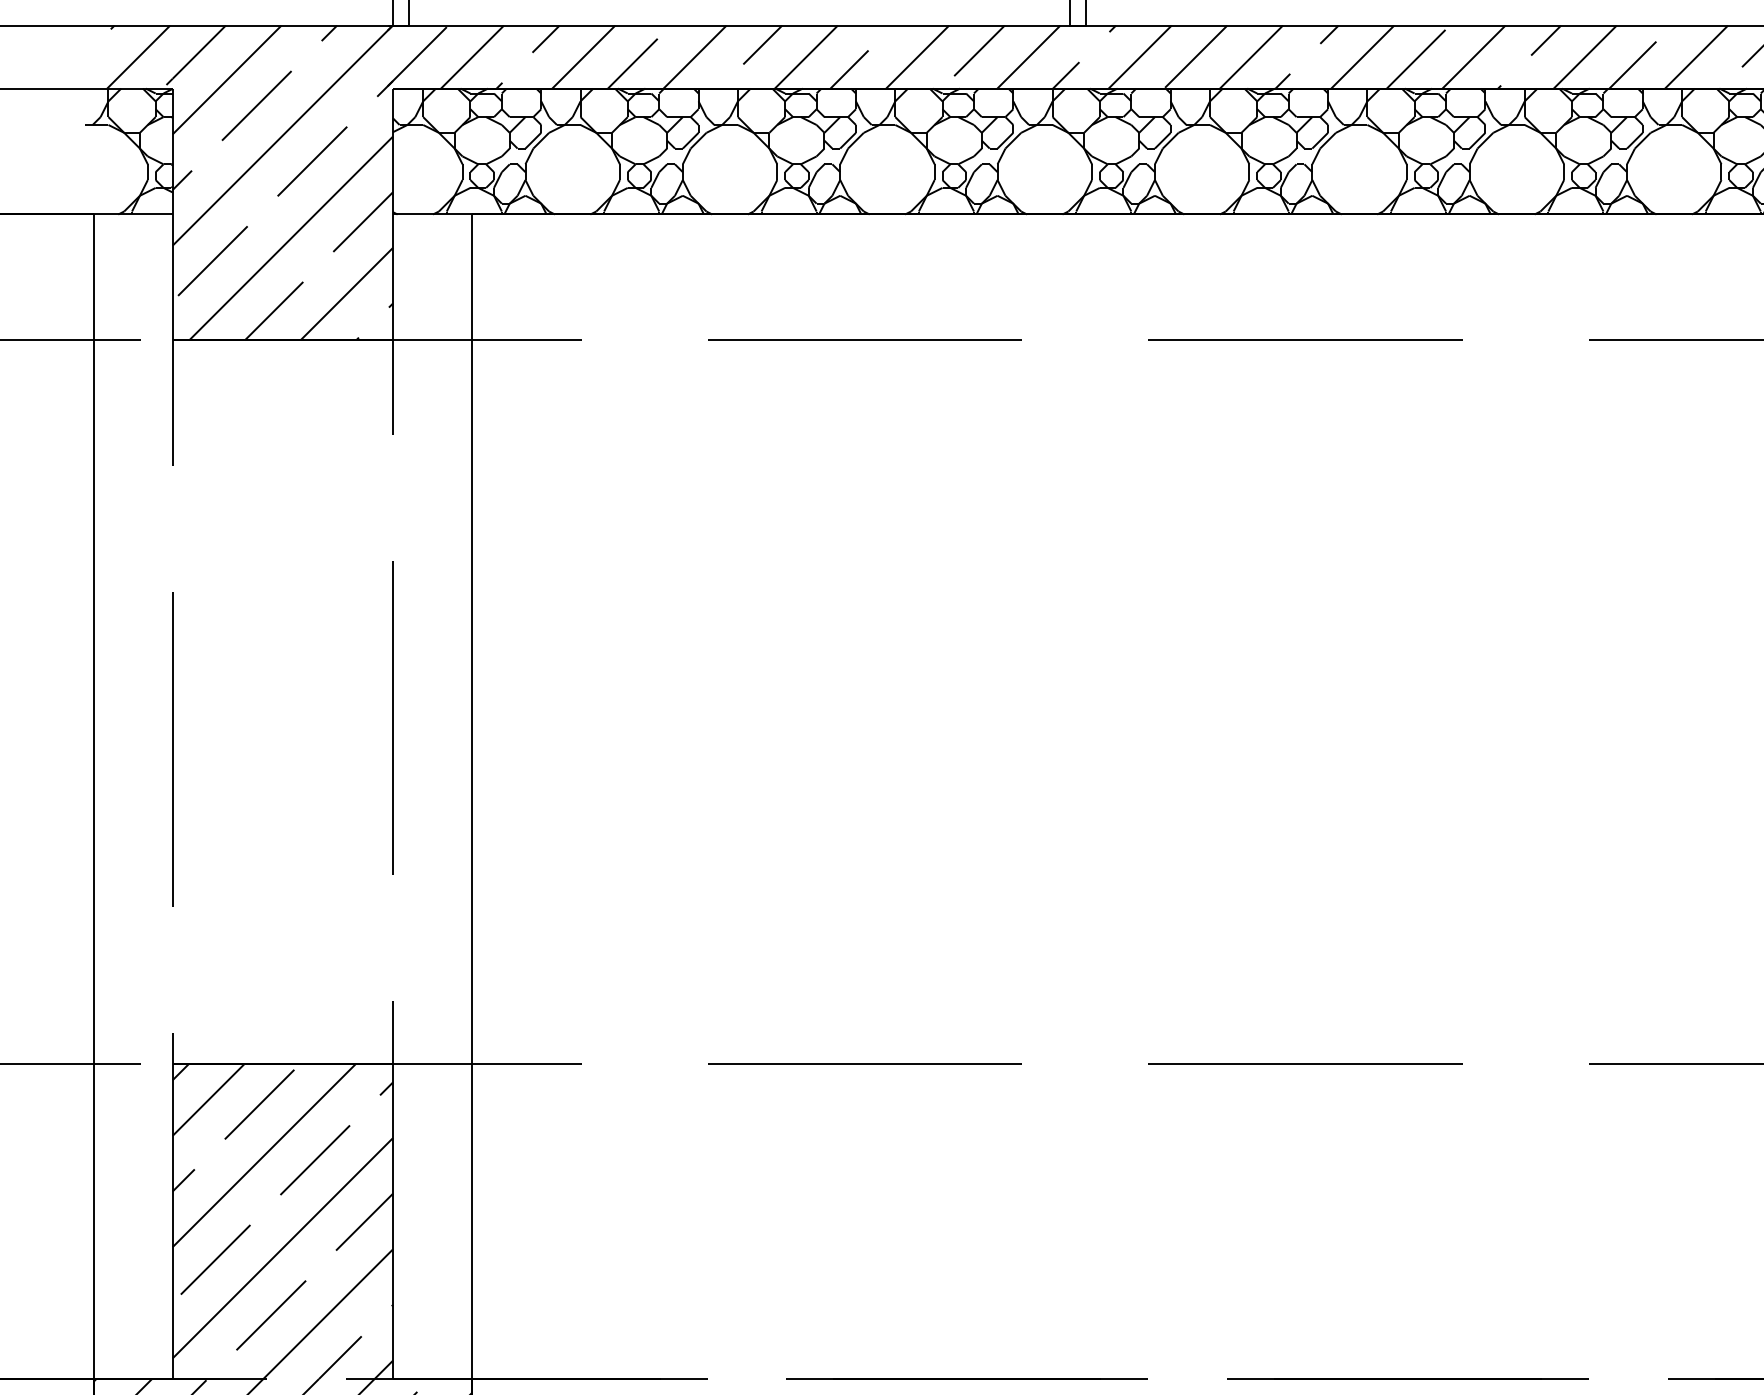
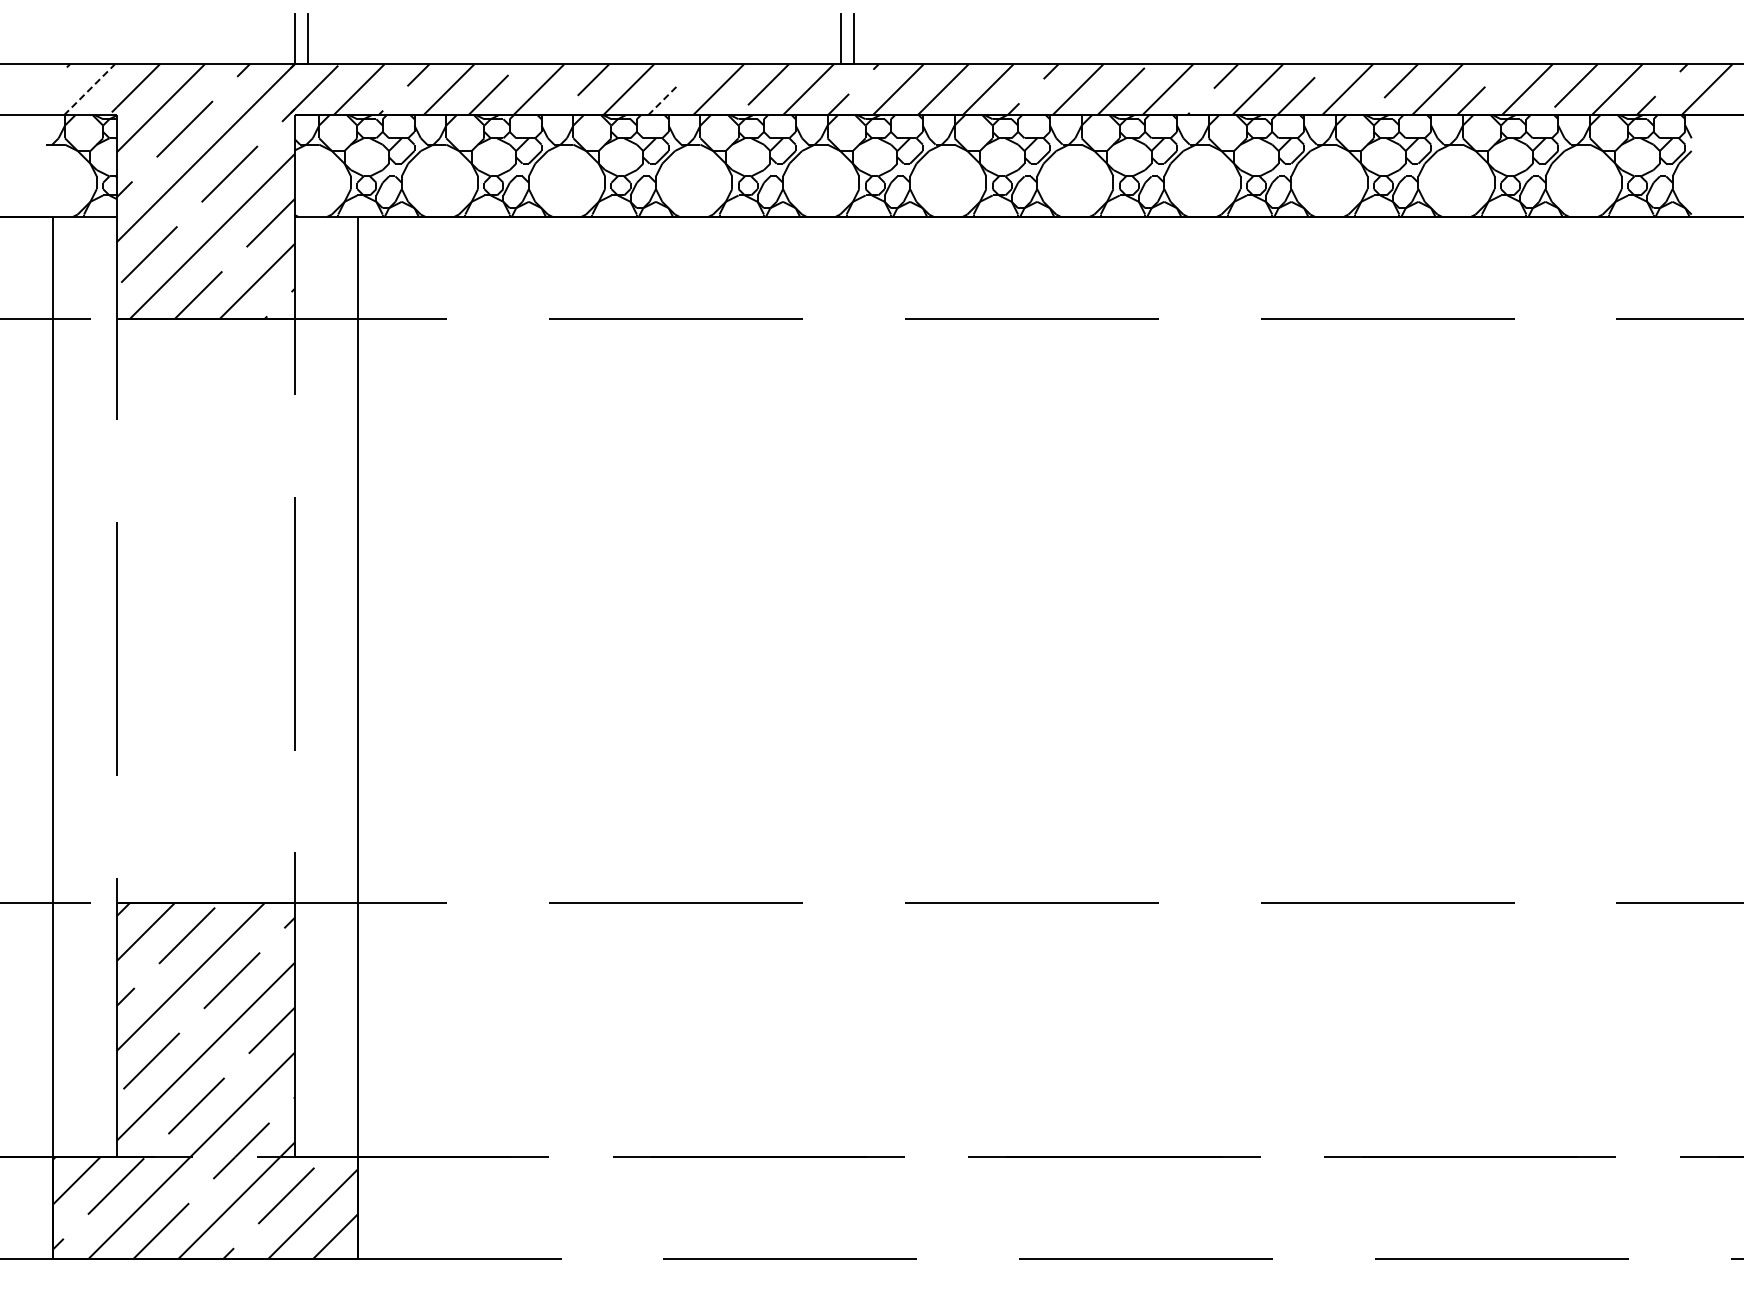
line: (138, 56) -> (89, 89), solid -> dashed
line: (849, 69) -> (663, 99), solid -> dashed

